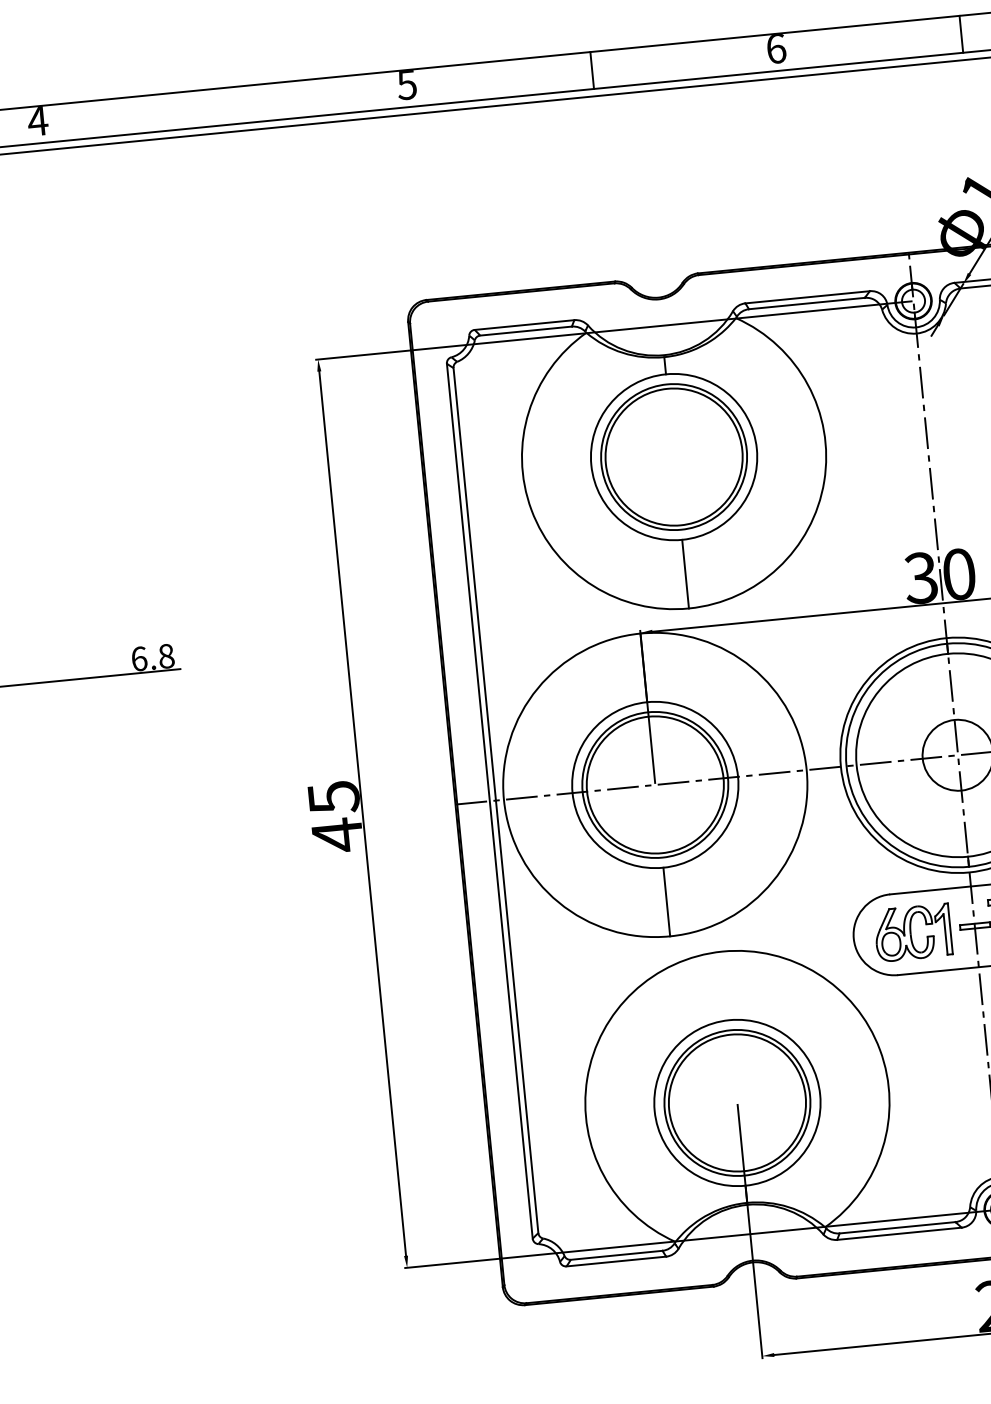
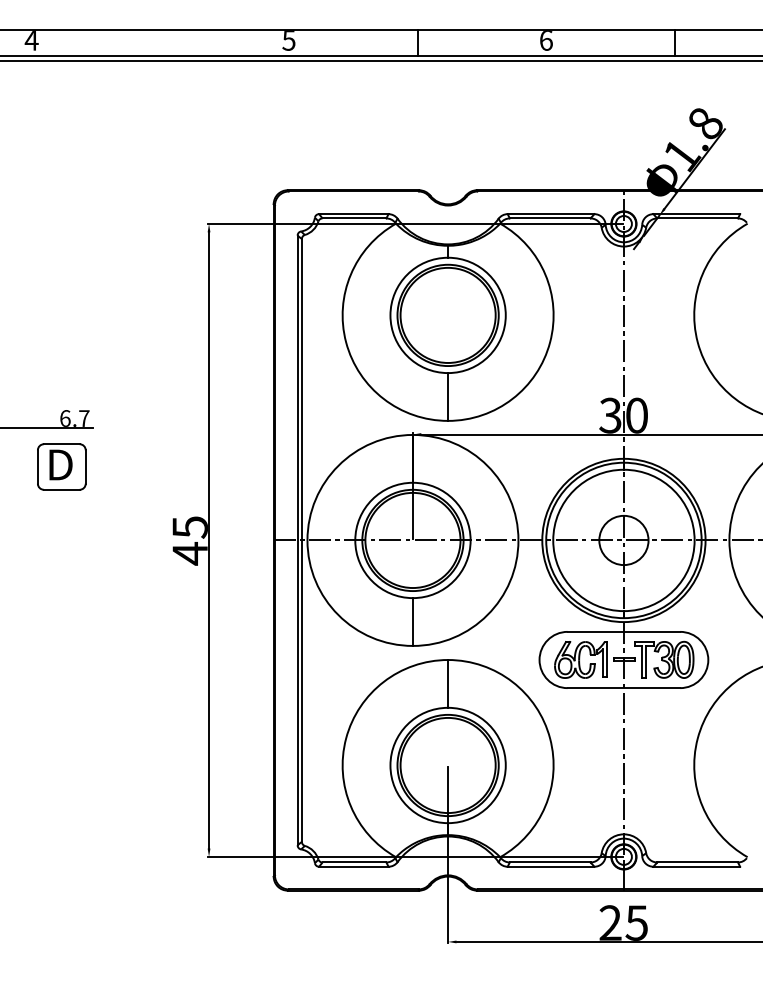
text: (166, 656) -> (84, 418), 6.8 -> 6.7
part: (140, 728) -> (61, 466), added
line: (726, 985) -> (448, 683), added

